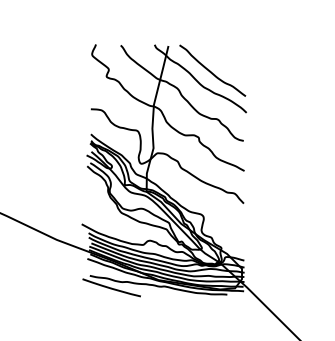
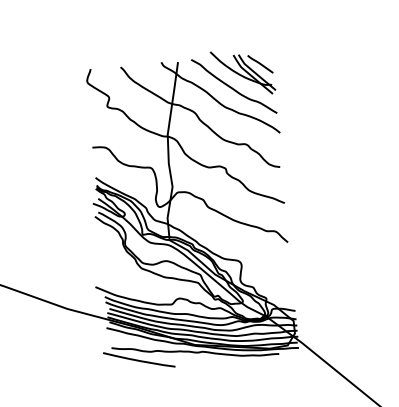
part: (221, 60) -> (243, 73), added

